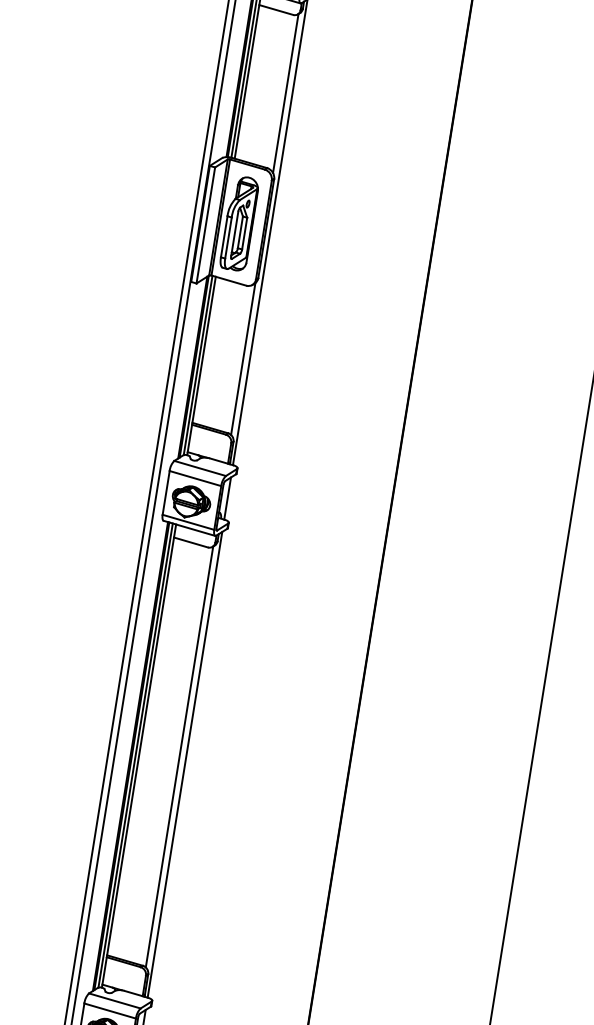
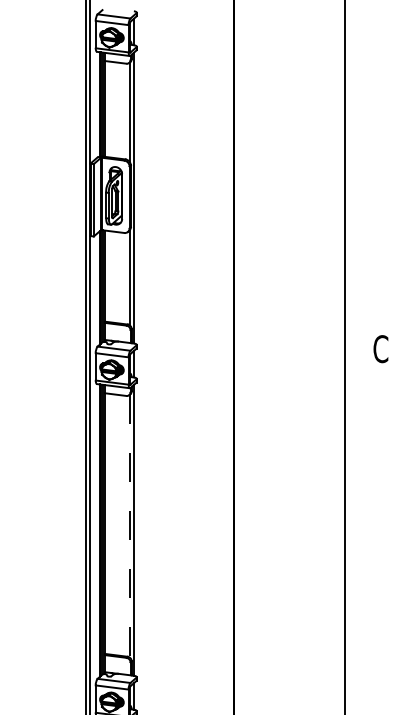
line: (179, 757) -> (129, 526), solid -> dashed

